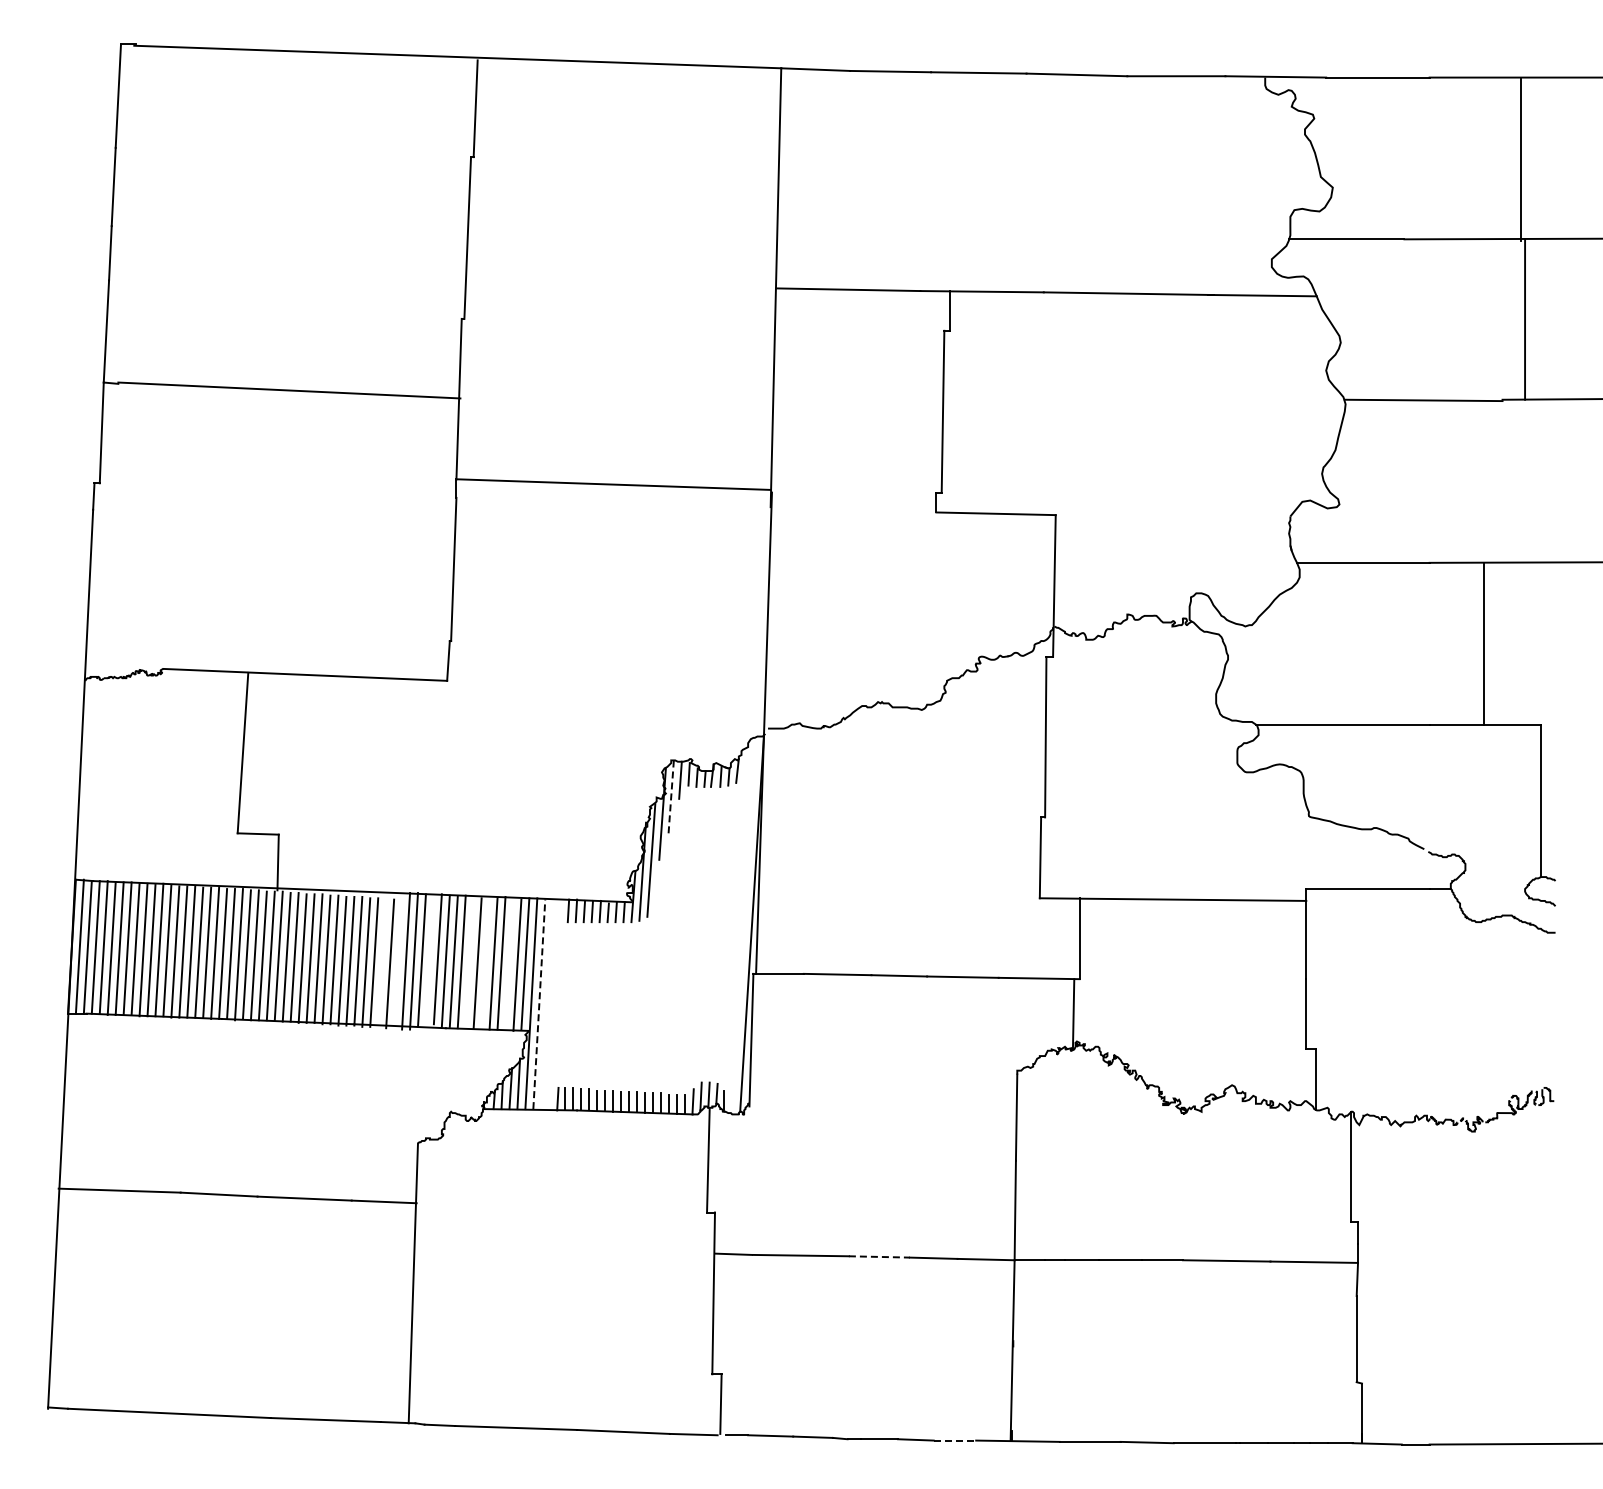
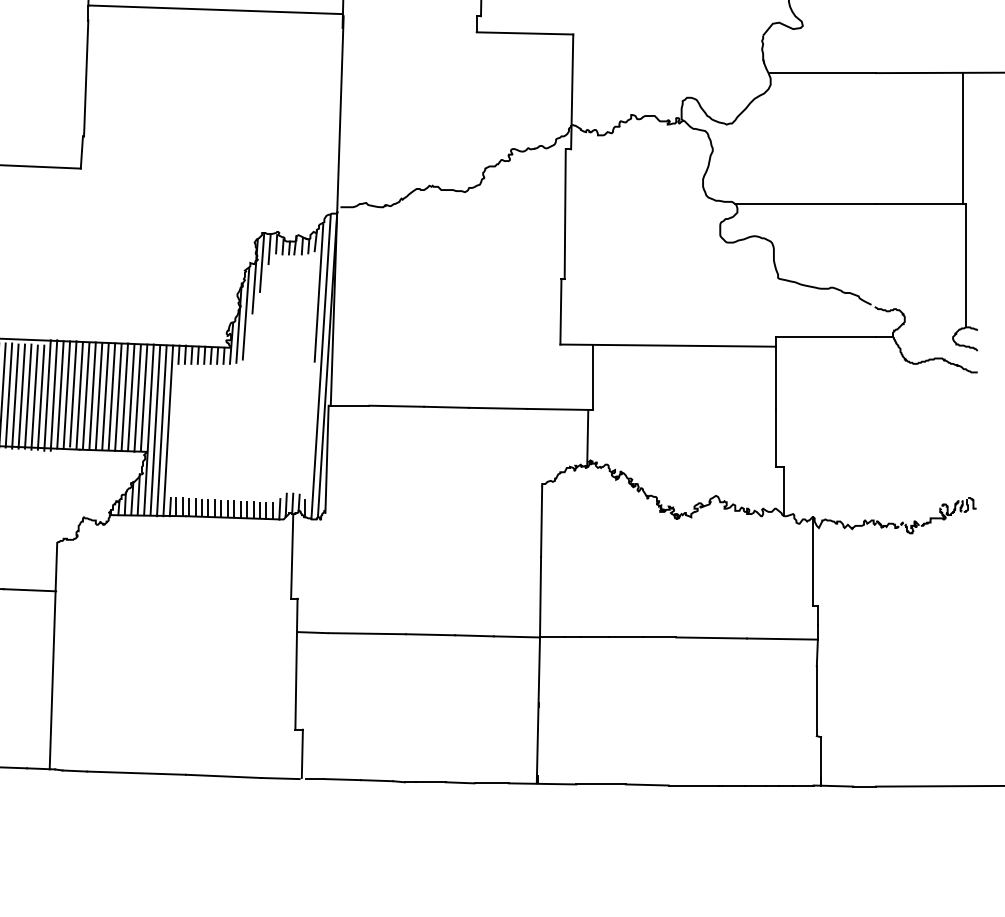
line: (1484, 643) -> (963, 138), moved
line: (671, 796) -> (262, 262), dashed -> solid
line: (741, 834) -> (318, 292), added
line: (744, 925) -> (321, 366), added
line: (429, 960) -> (66, 394), added
line: (382, 962) -> (28, 396), added
line: (469, 962) -> (98, 396), added
line: (485, 962) -> (111, 396), added
line: (398, 963) -> (41, 397), added
line: (509, 963) -> (131, 397), added
line: (539, 1004) -> (155, 430), dashed -> solid
line: (547, 1004) -> (162, 430), added
line: (555, 1004) -> (168, 430), added
line: (879, 1256) -> (430, 634), dashed -> solid
line: (955, 1440) -> (492, 783), dashed -> solid

